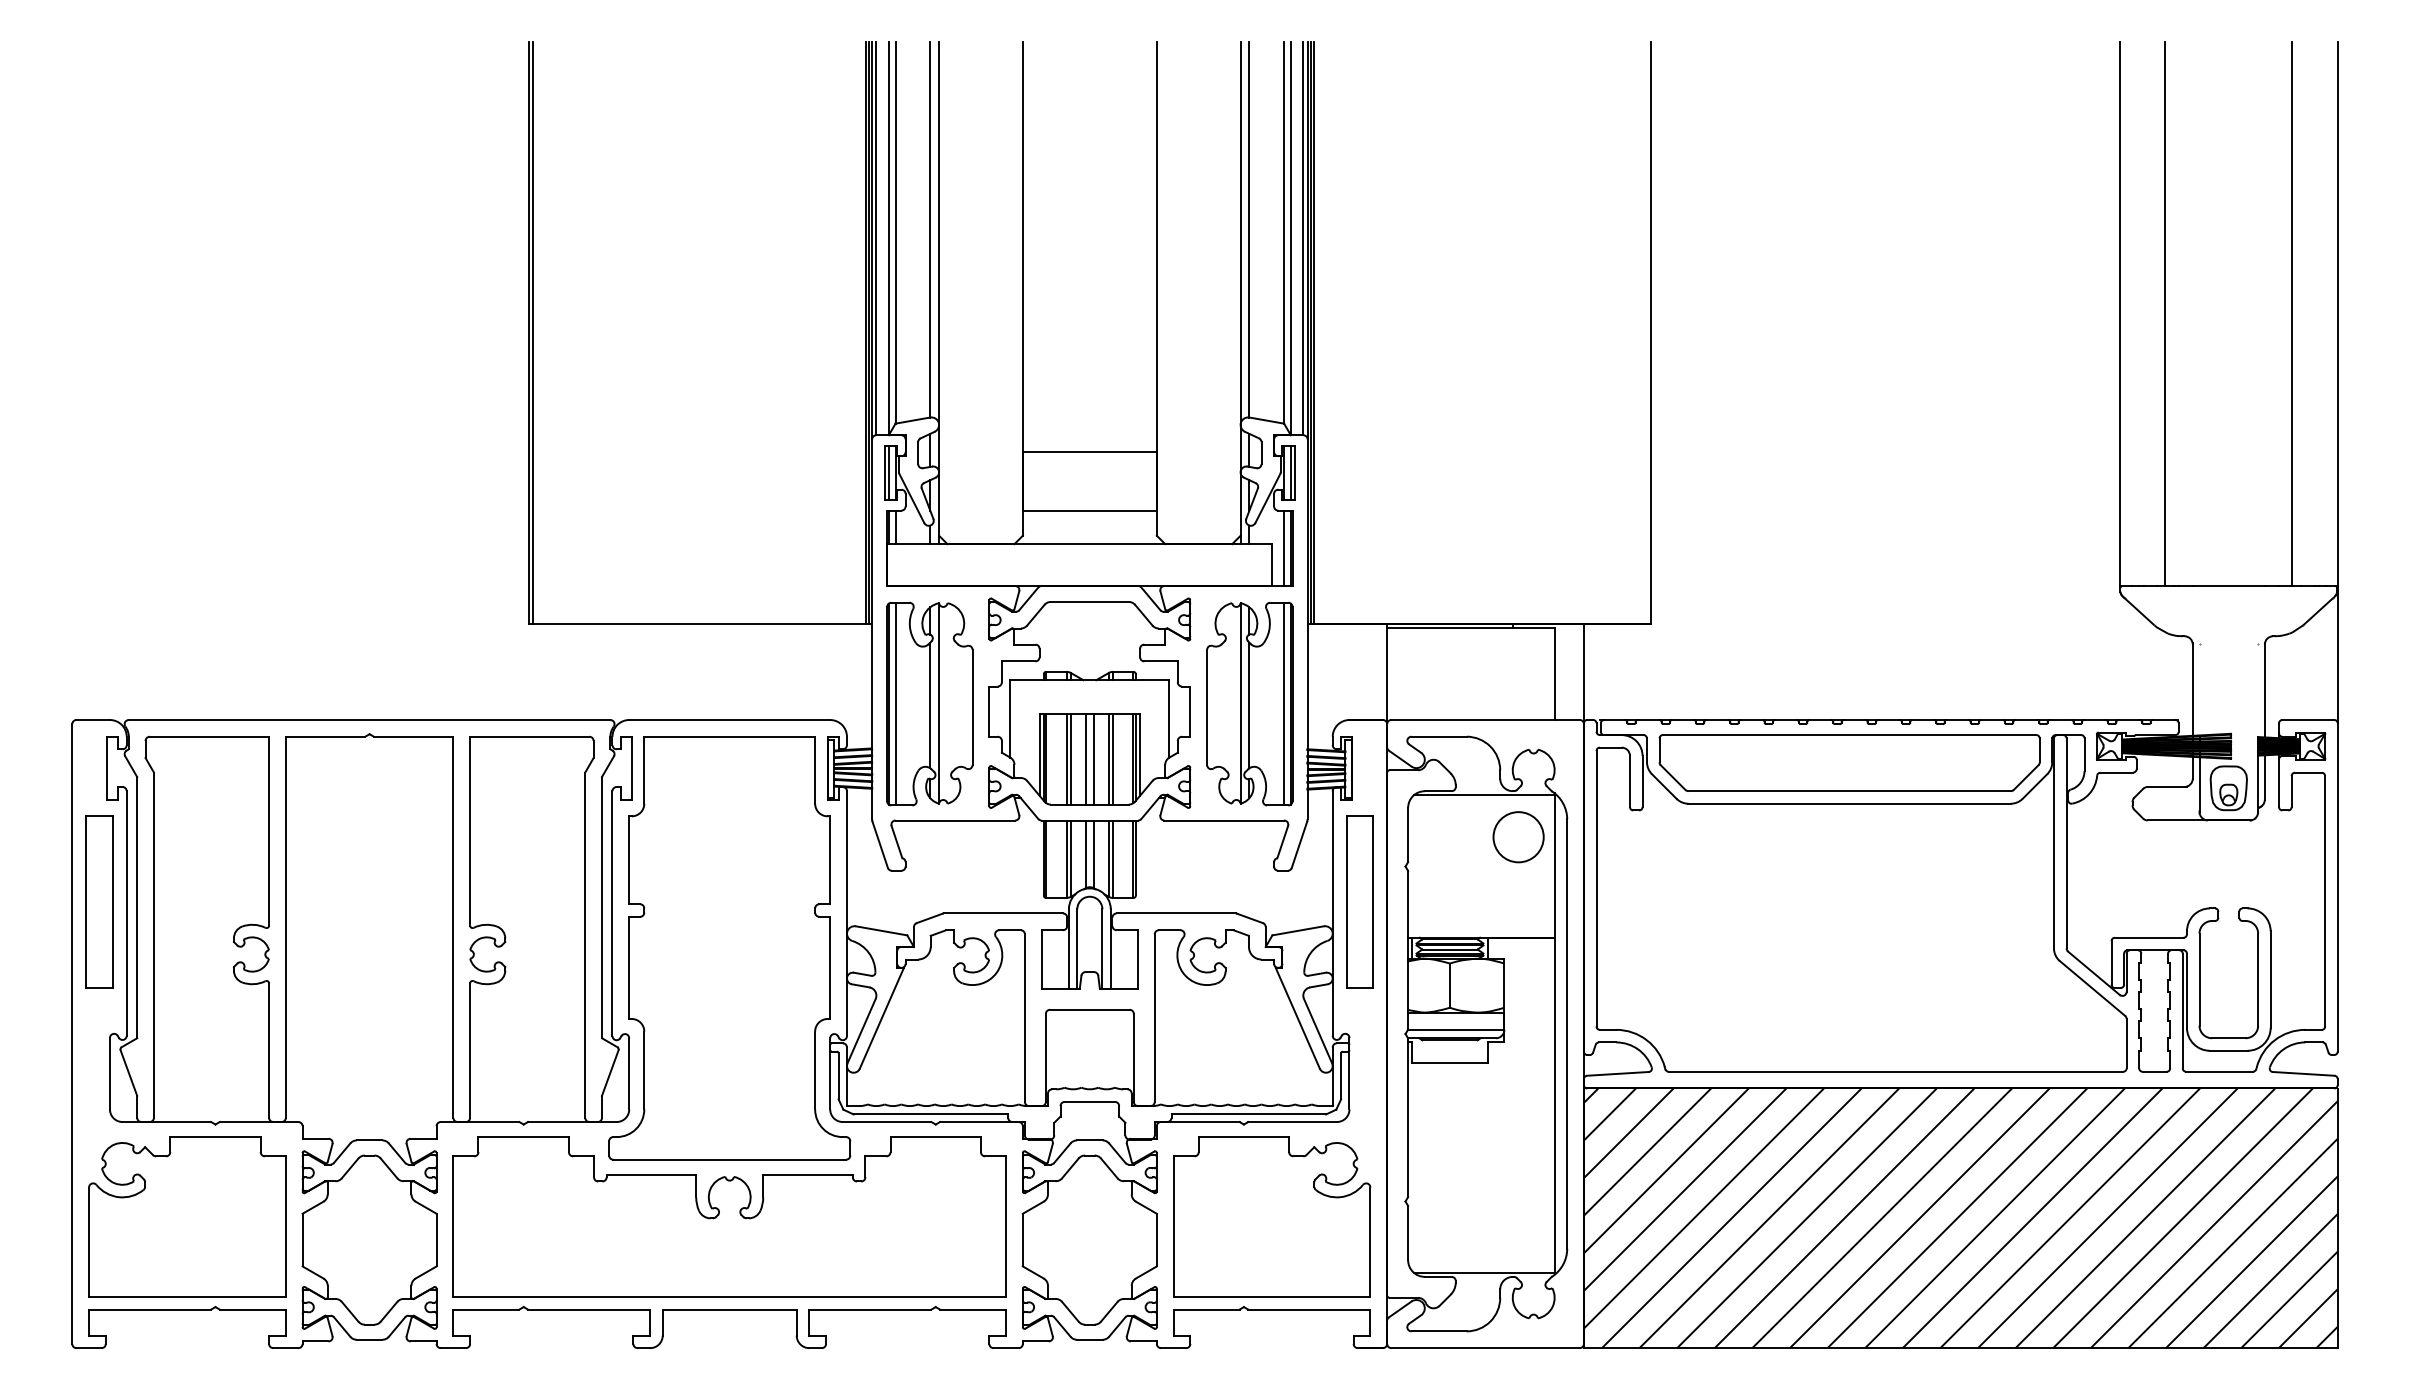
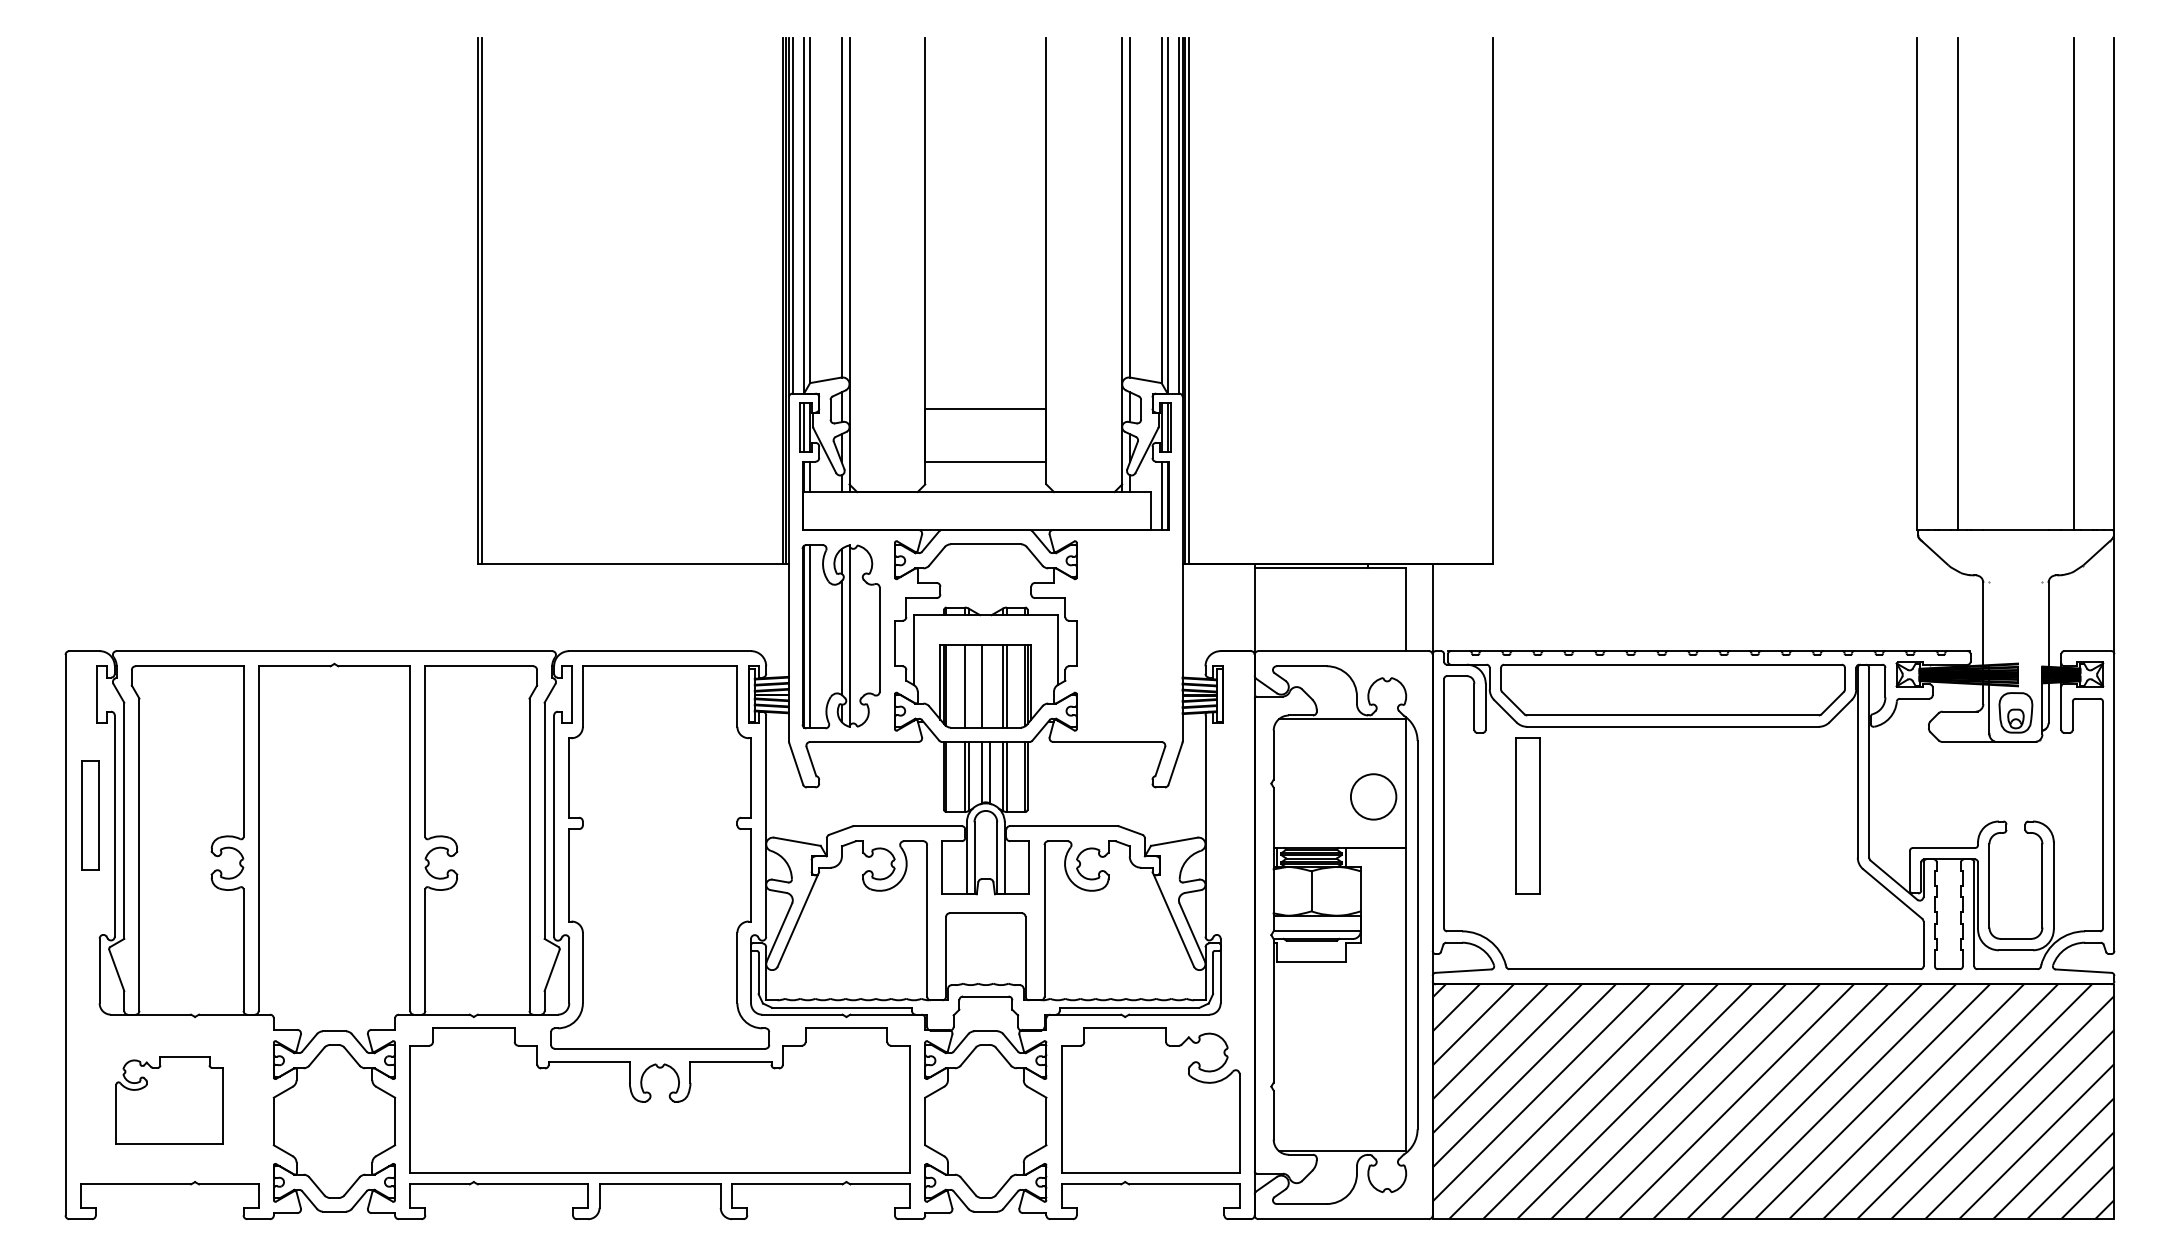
part: (1249, 703) -> (1130, 636), removed
line: (1070, 758) -> (968, 685), removed
line: (1094, 758) -> (990, 685), removed
part: (1518, 837) -> (1373, 797), moved
part: (99, 901) -> (90, 815), size x0.7
part: (1359, 901) -> (1527, 815), moved
part: (187, 1216) -> (169, 1100), size x0.6

